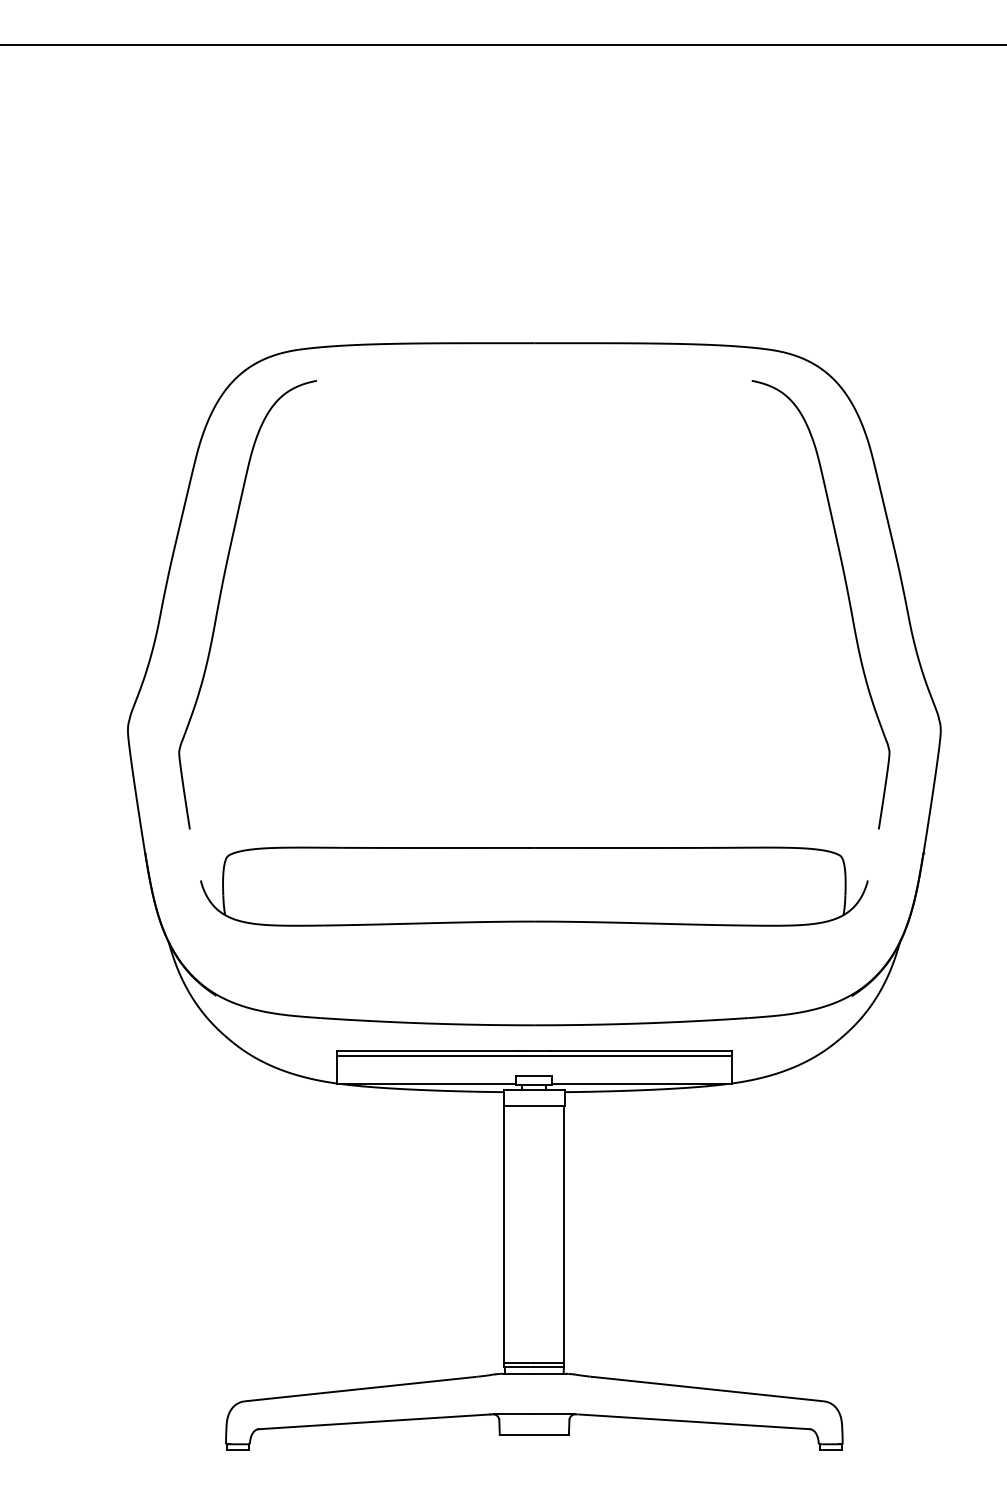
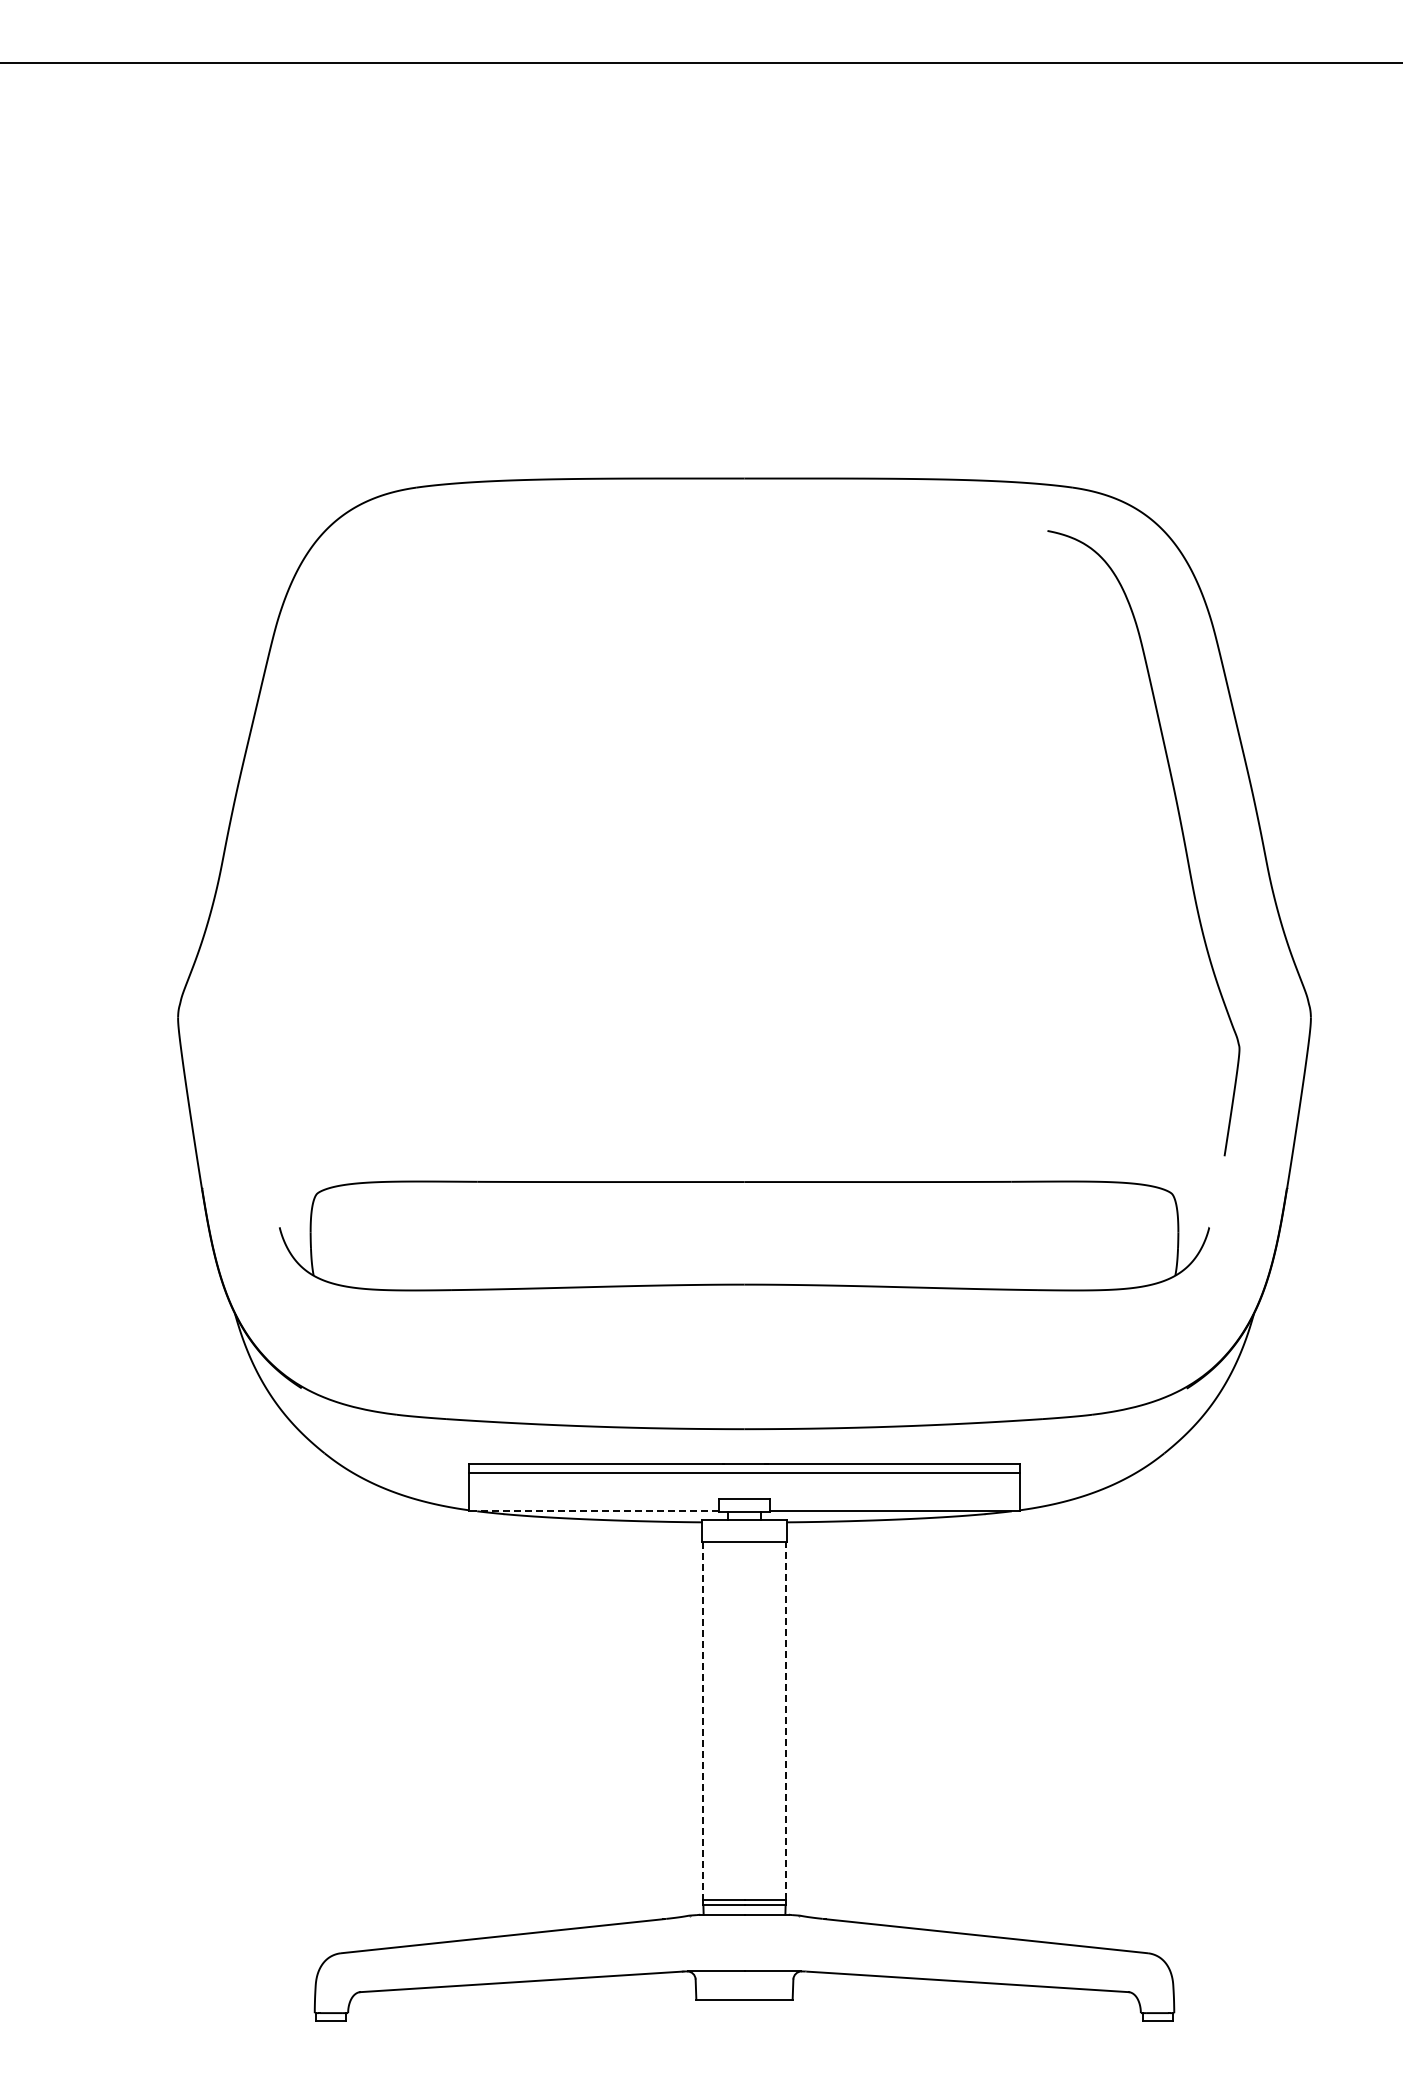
curve: (220, 601) -> (306, 838), removed
line: (426, 1084) -> (593, 1511), solid -> dashed
line: (564, 1234) -> (786, 1720), solid -> dashed
line: (504, 1235) -> (702, 1721), solid -> dashed

